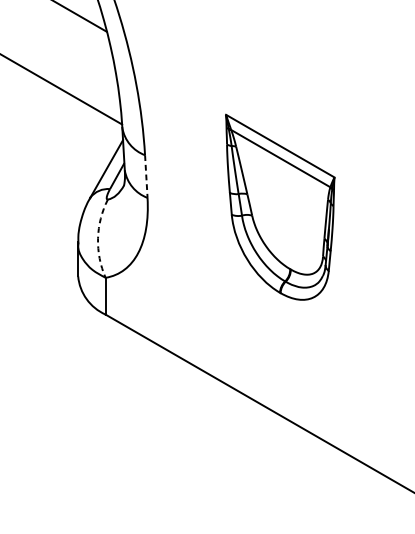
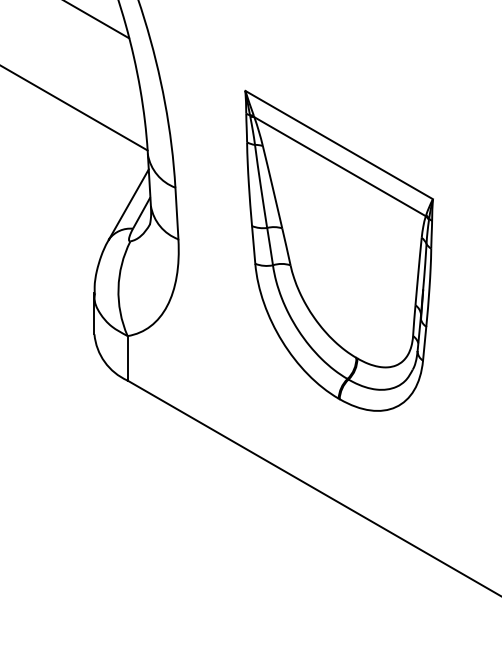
line: (145, 176) -> (176, 213), dashed -> solid
part: (279, 207) -> (338, 250), size x1.43
arc: (98, 238) -> (118, 288), dashed -> solid

